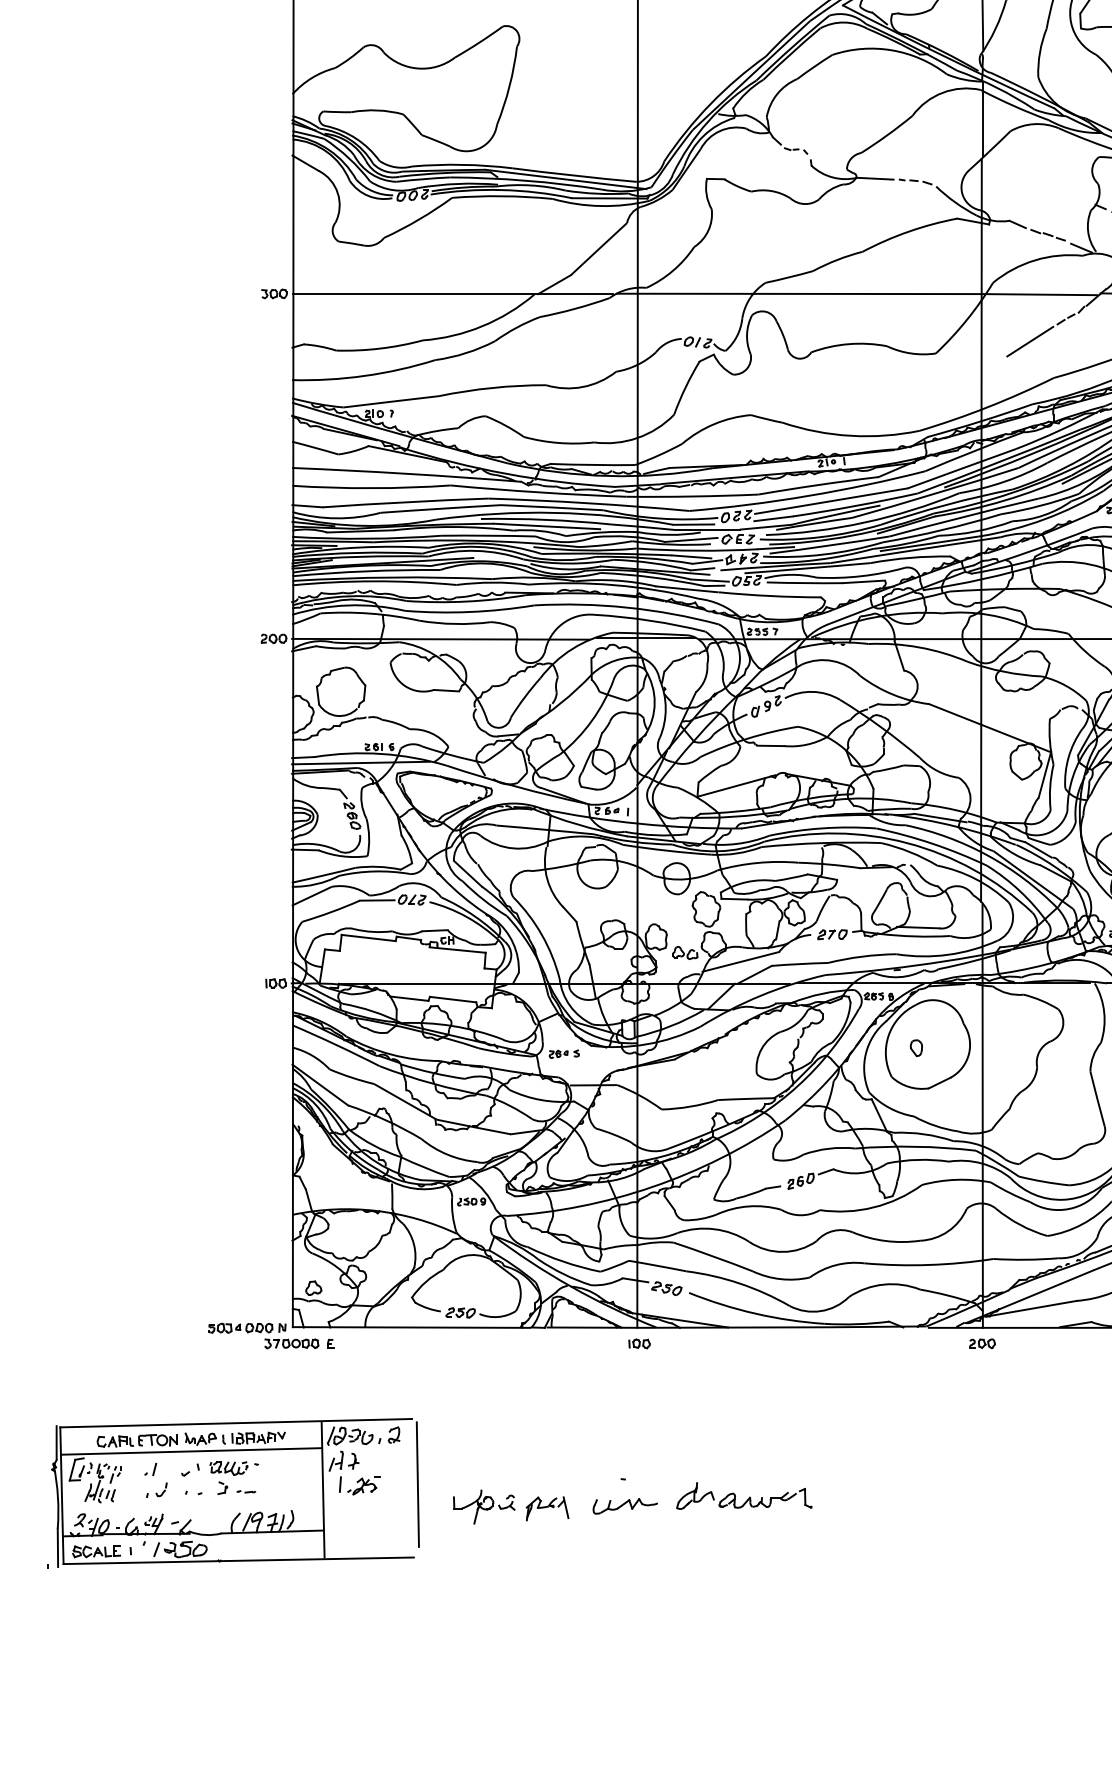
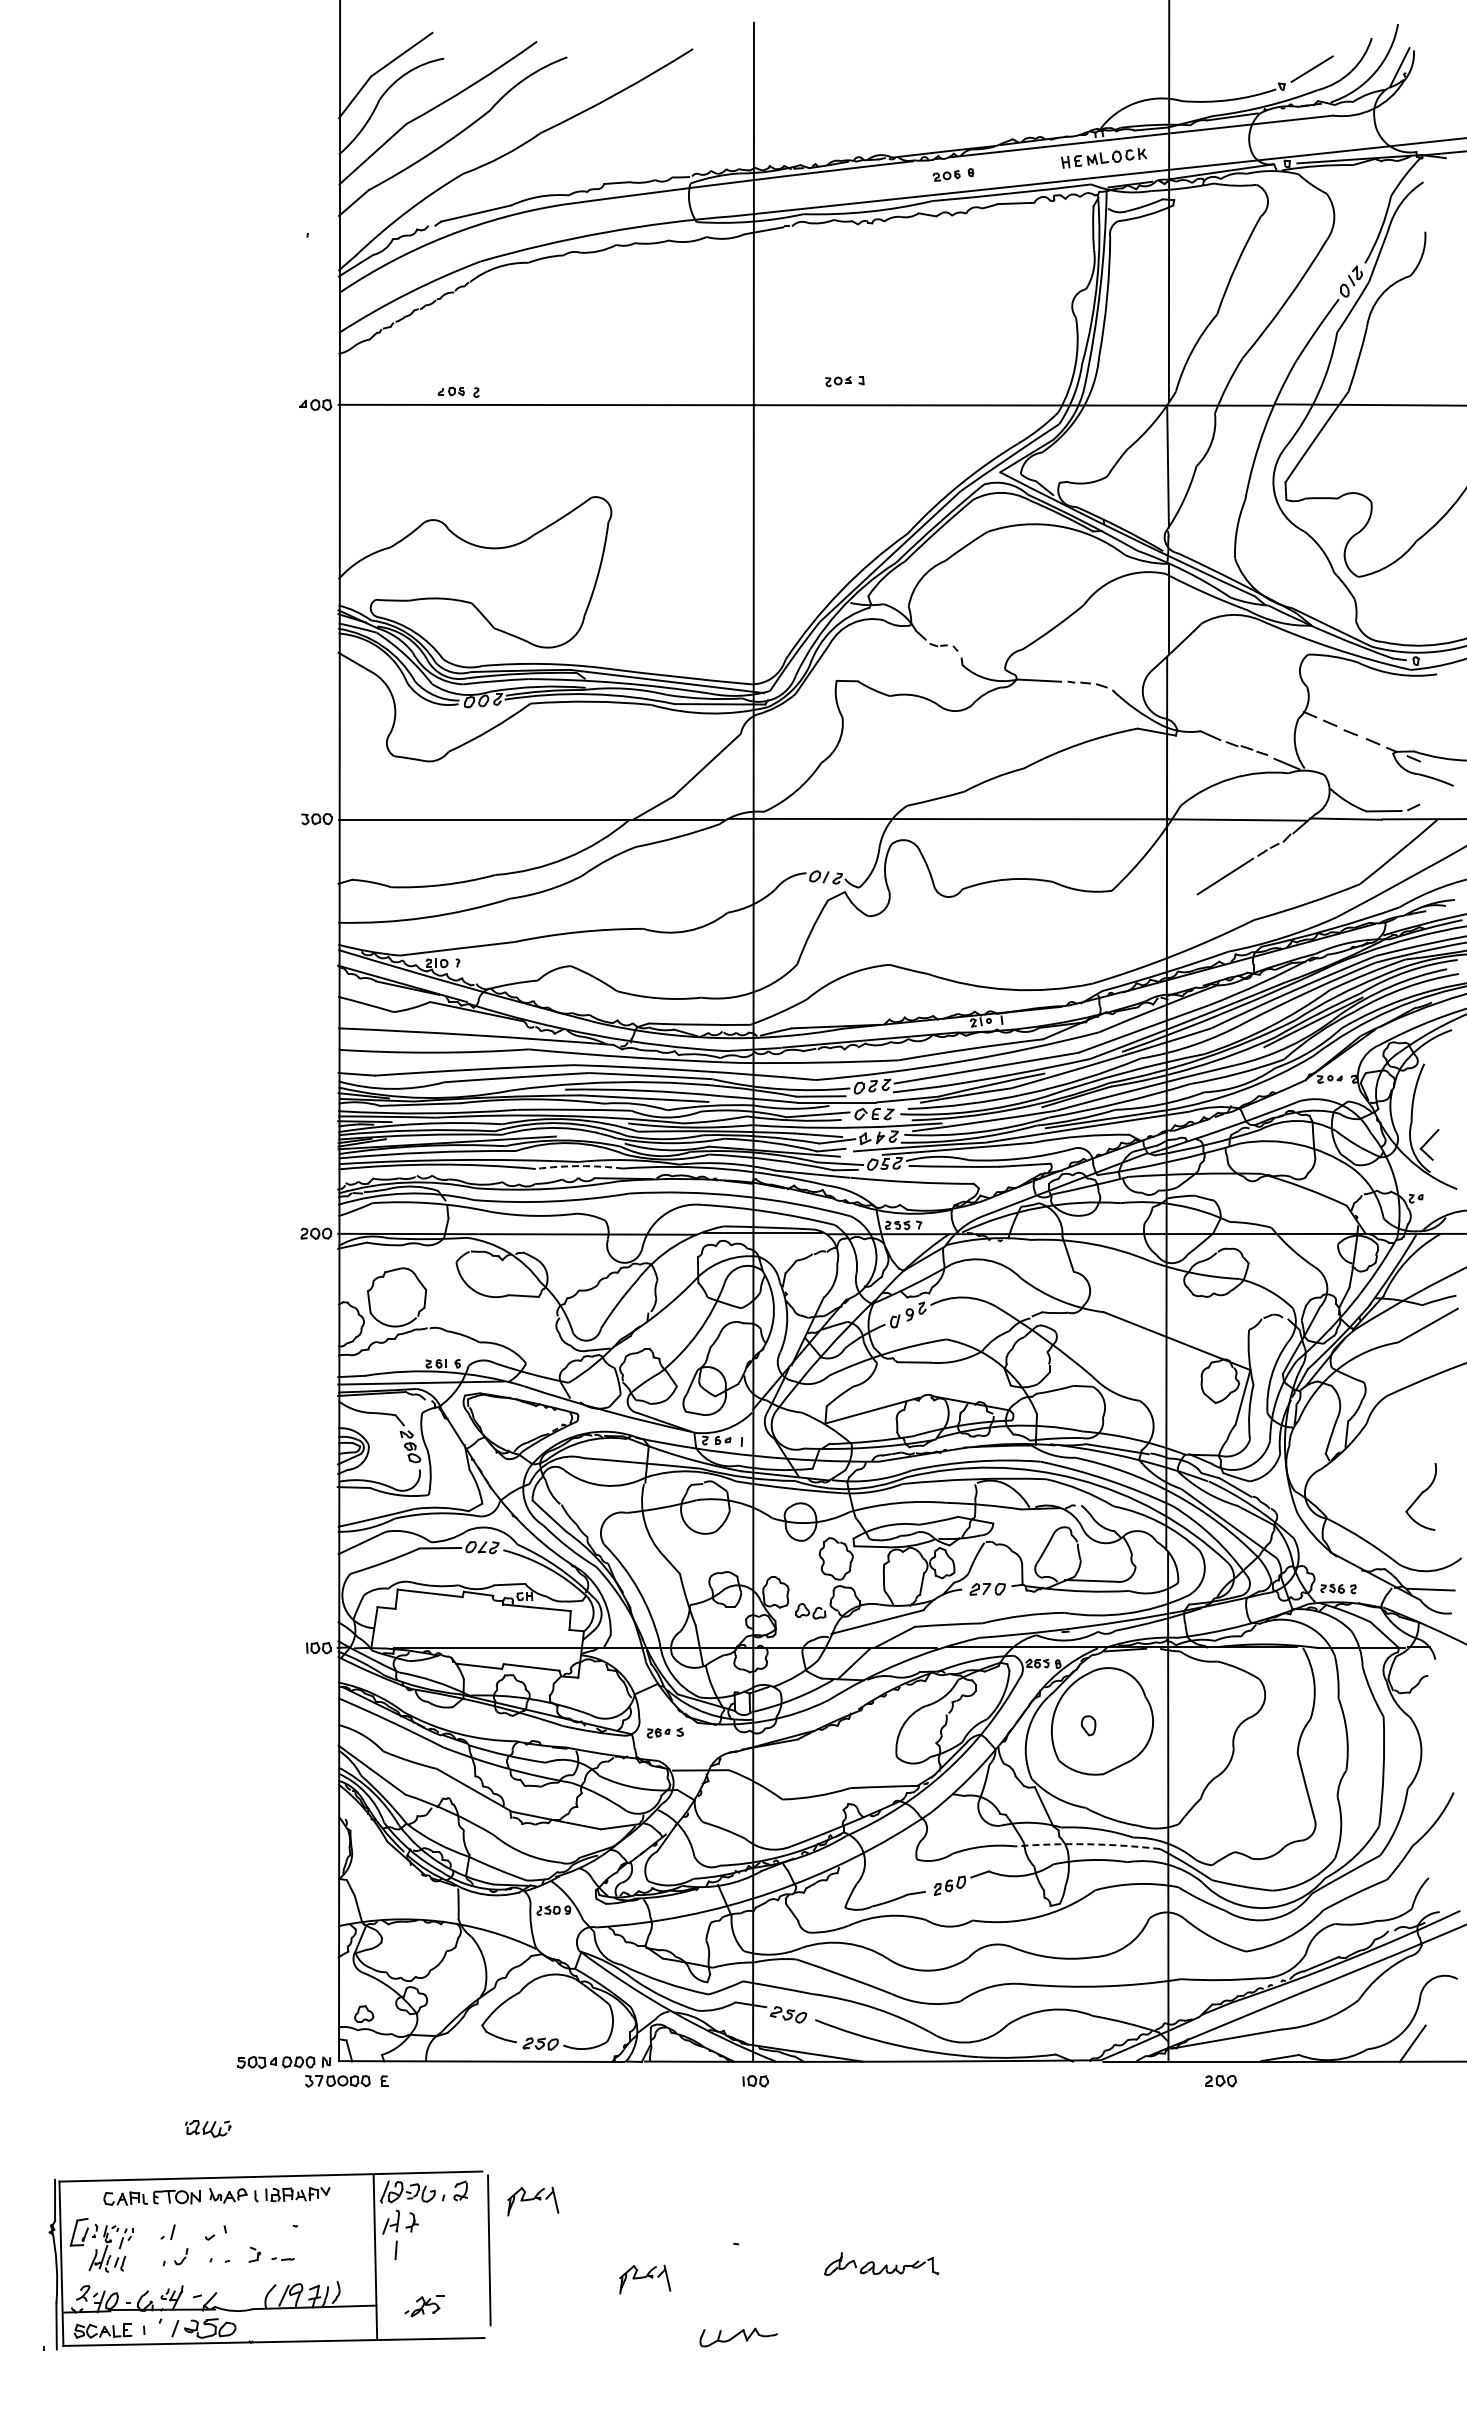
arc: (492, 582) -> (579, 1166), solid -> dashed
arc: (915, 1146) -> (1087, 1844), solid -> dashed
part: (982, 1344) -> (1220, 2081), moved
part: (454, 1443) -> (533, 2201), added
line: (190, 1451) -> (216, 2210), removed
part: (229, 1468) -> (208, 2128), moved
part: (363, 1486) -> (424, 2306), moved
part: (744, 1495) -> (881, 2263), size x0.7
part: (625, 1506) -> (738, 2337), moved
part: (483, 1507) -> (568, 2277), removed

